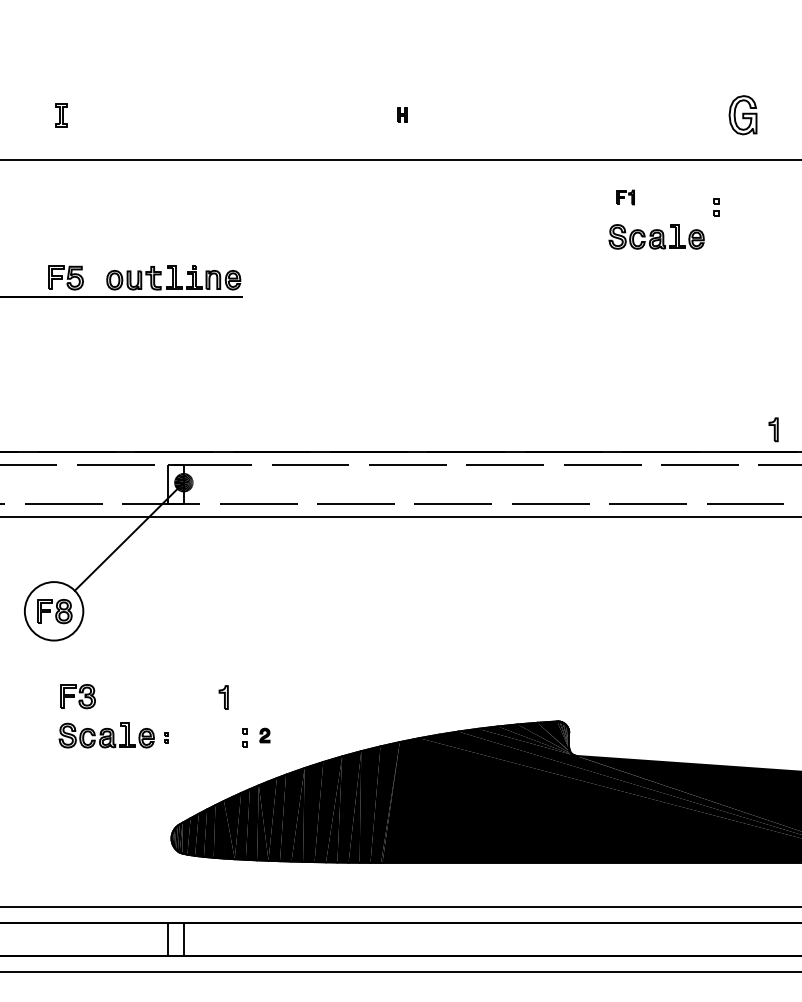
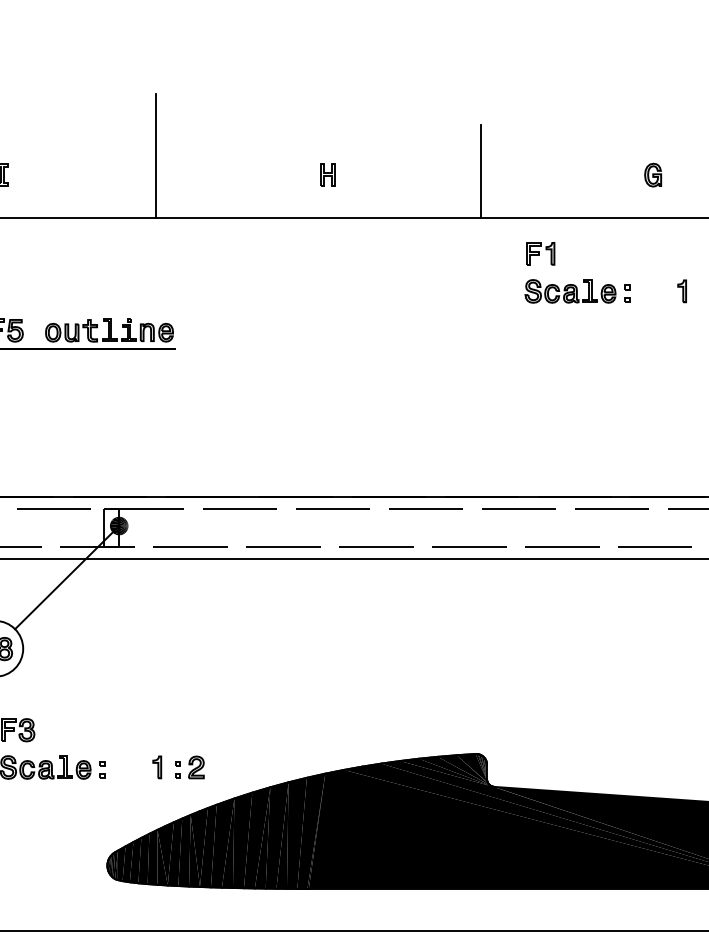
line: (222, 94) -> (156, 155), added
line: (563, 110) -> (481, 170), added
part: (743, 114) -> (653, 174), size x0.62
part: (402, 115) -> (327, 175), size x1.67
part: (625, 197) -> (540, 253), size x1.67
part: (716, 207) -> (627, 293), moved
part: (773, 429) -> (682, 291), moved
part: (223, 697) -> (157, 767), moved
part: (264, 735) -> (196, 767), size x1.67
part: (166, 737) -> (102, 769), size x1.67

